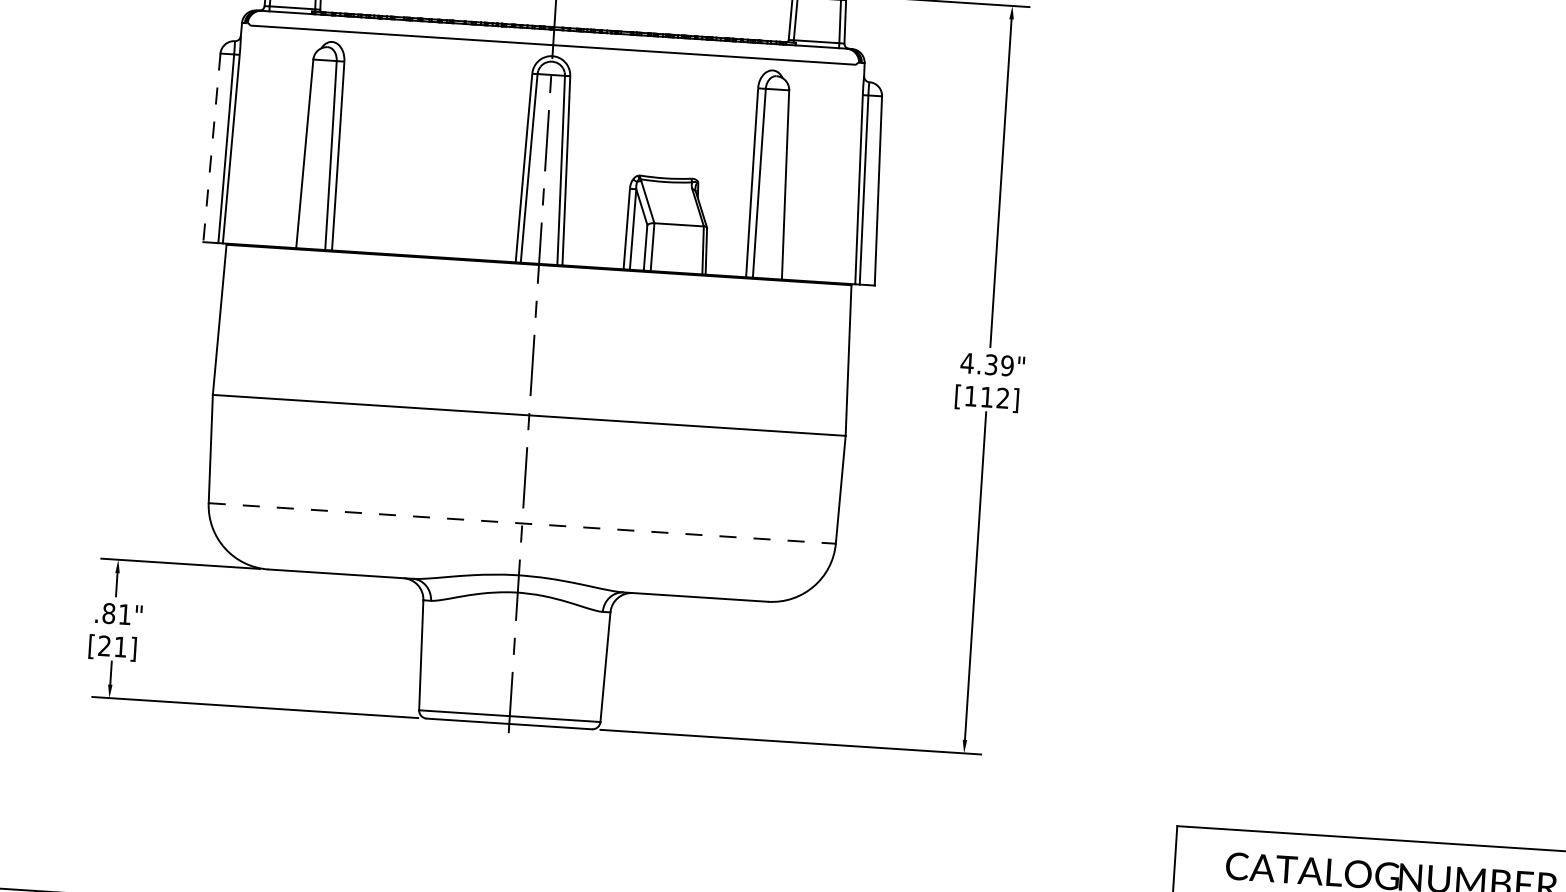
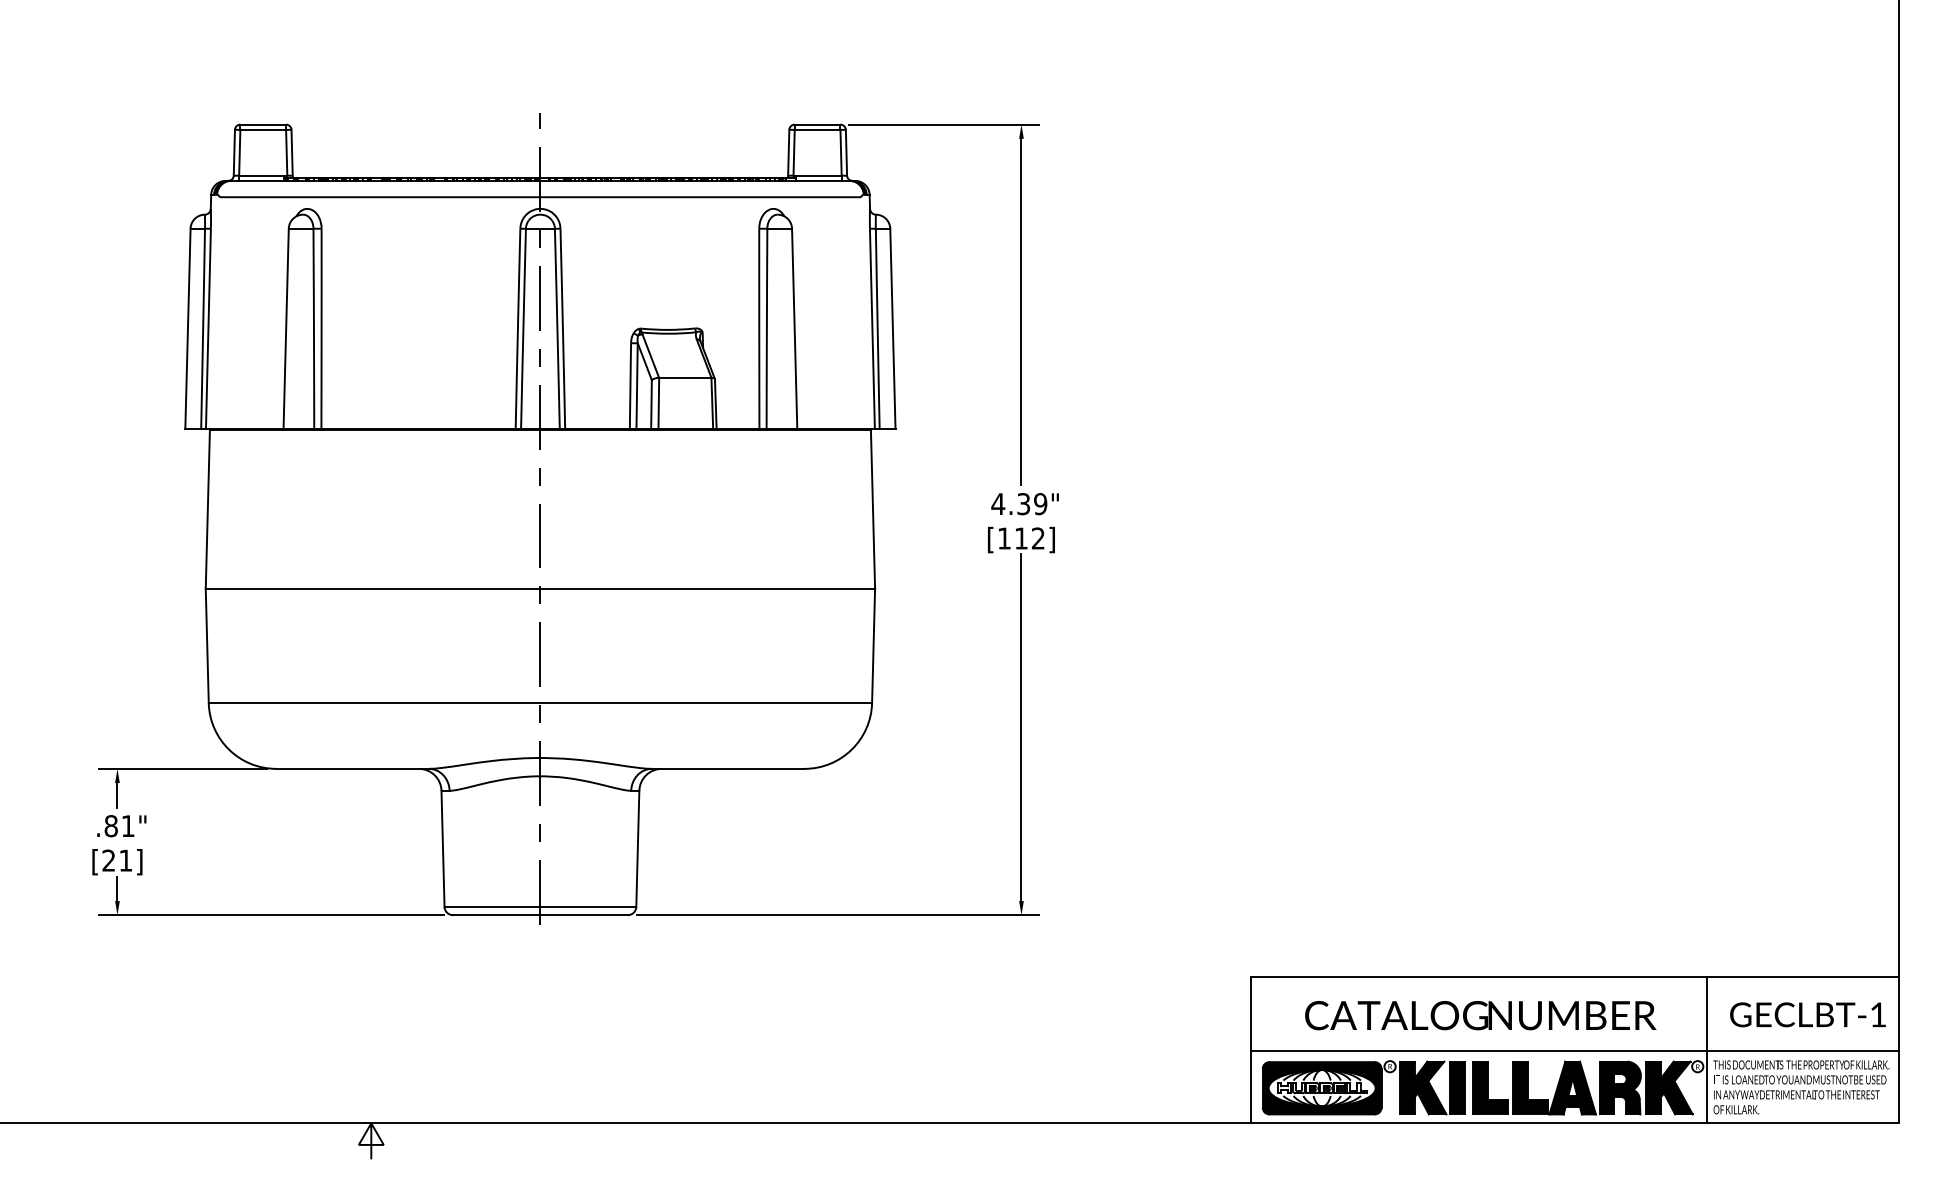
line: (211, 147) -> (187, 328), dashed -> solid
line: (522, 523) -> (540, 703), dashed -> solid

